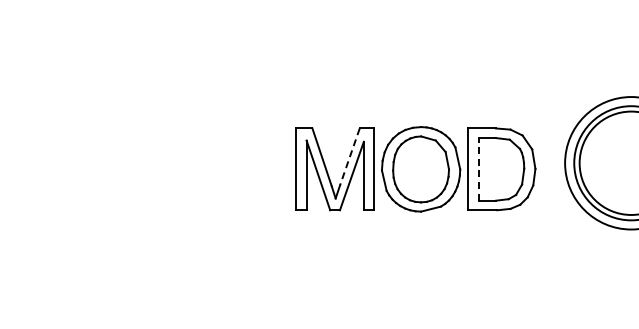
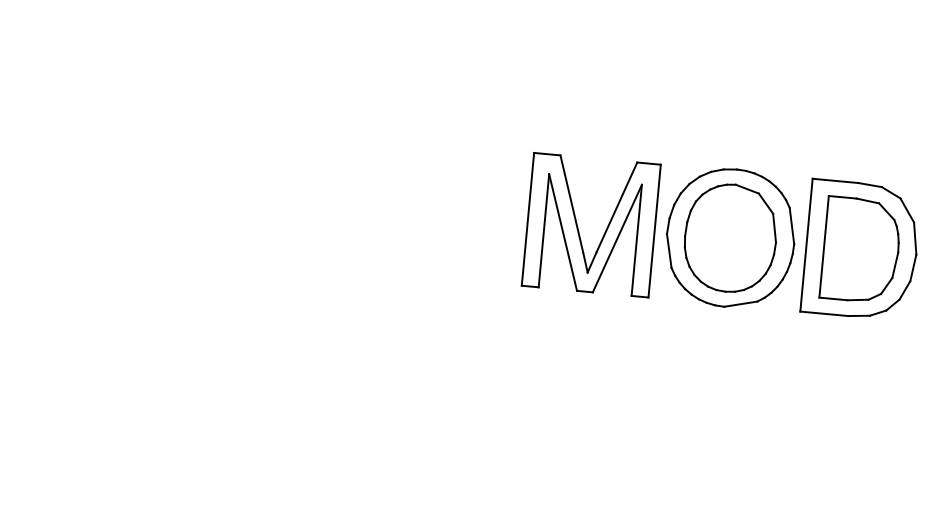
line: (349, 157) -> (616, 208), dashed -> solid
line: (478, 168) -> (823, 245), dashed -> solid

